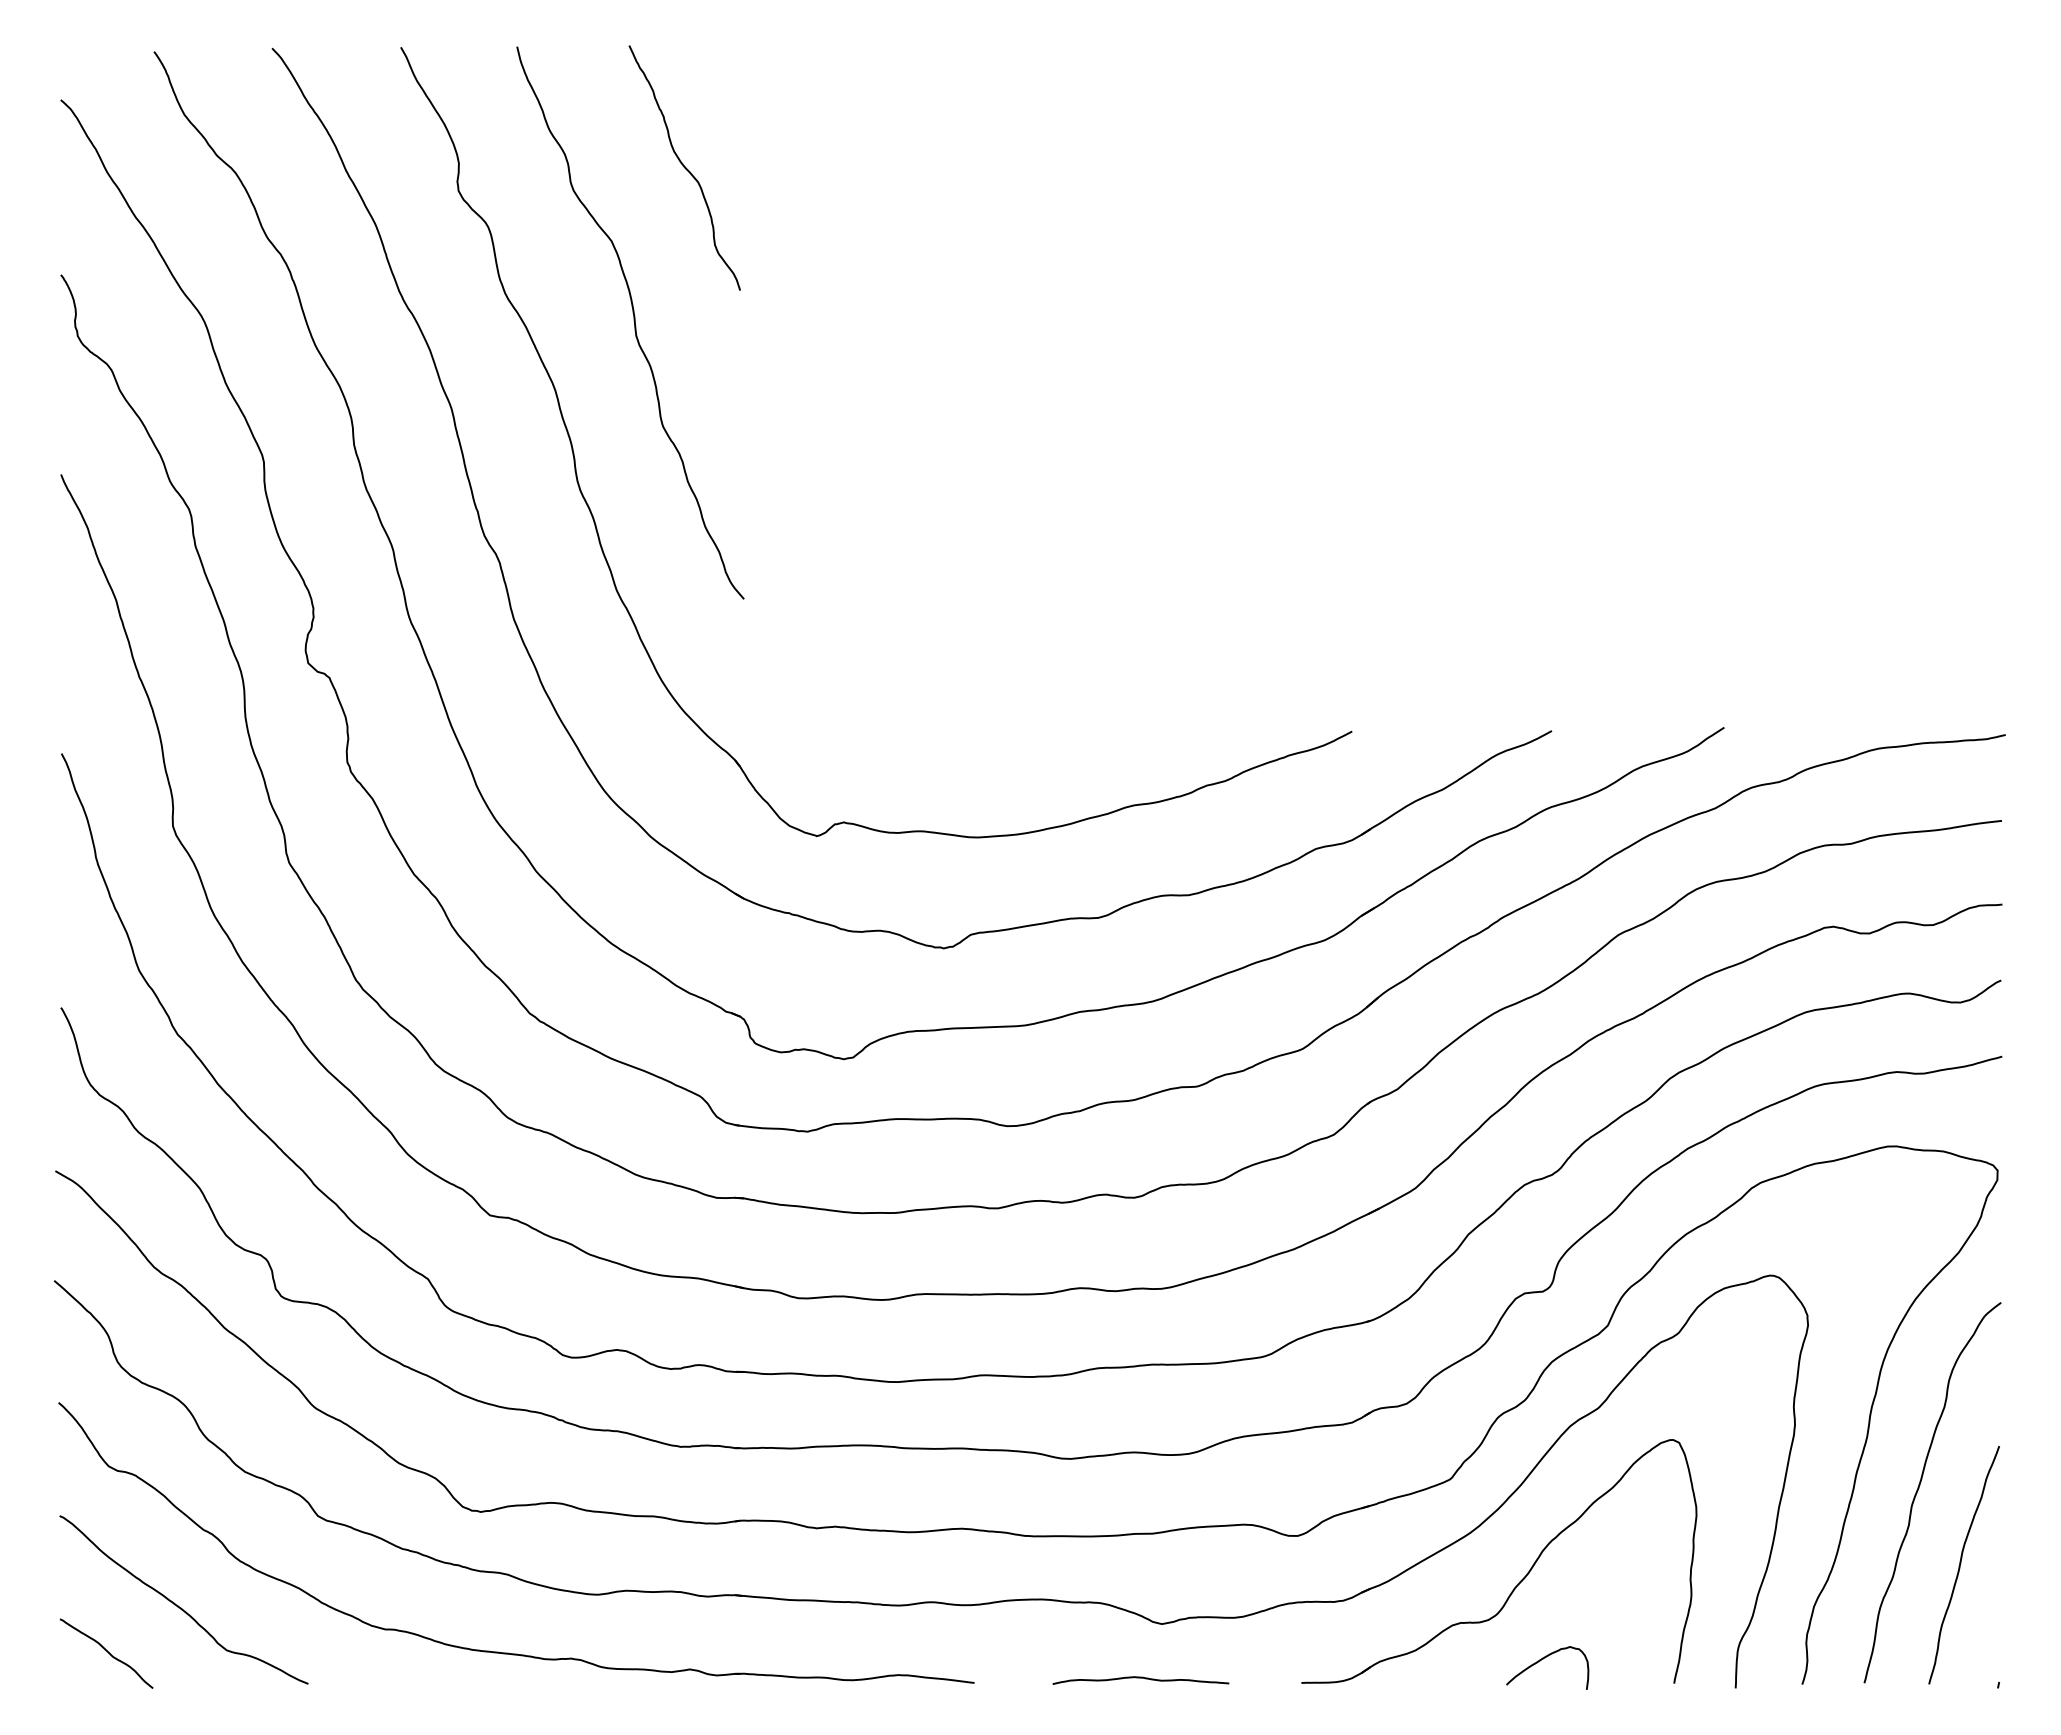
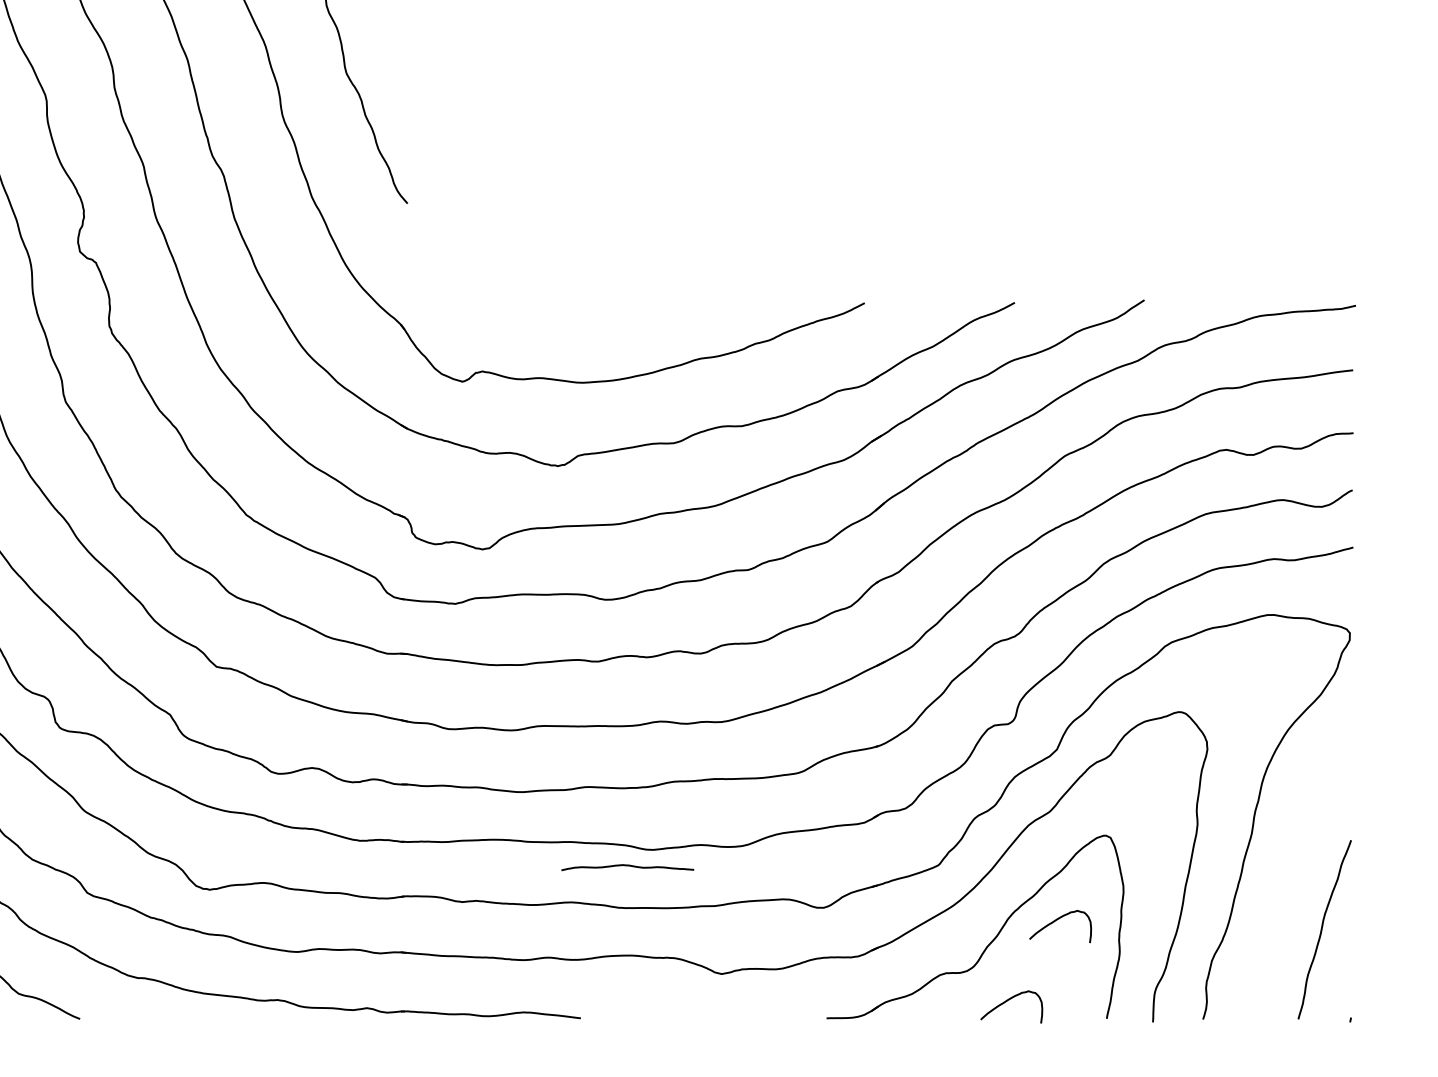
curve: (1919, 1488) -> (1291, 872), removed
curve: (1608, 1552) -> (1057, 920), added
curve: (1140, 1678) -> (627, 866), moved

